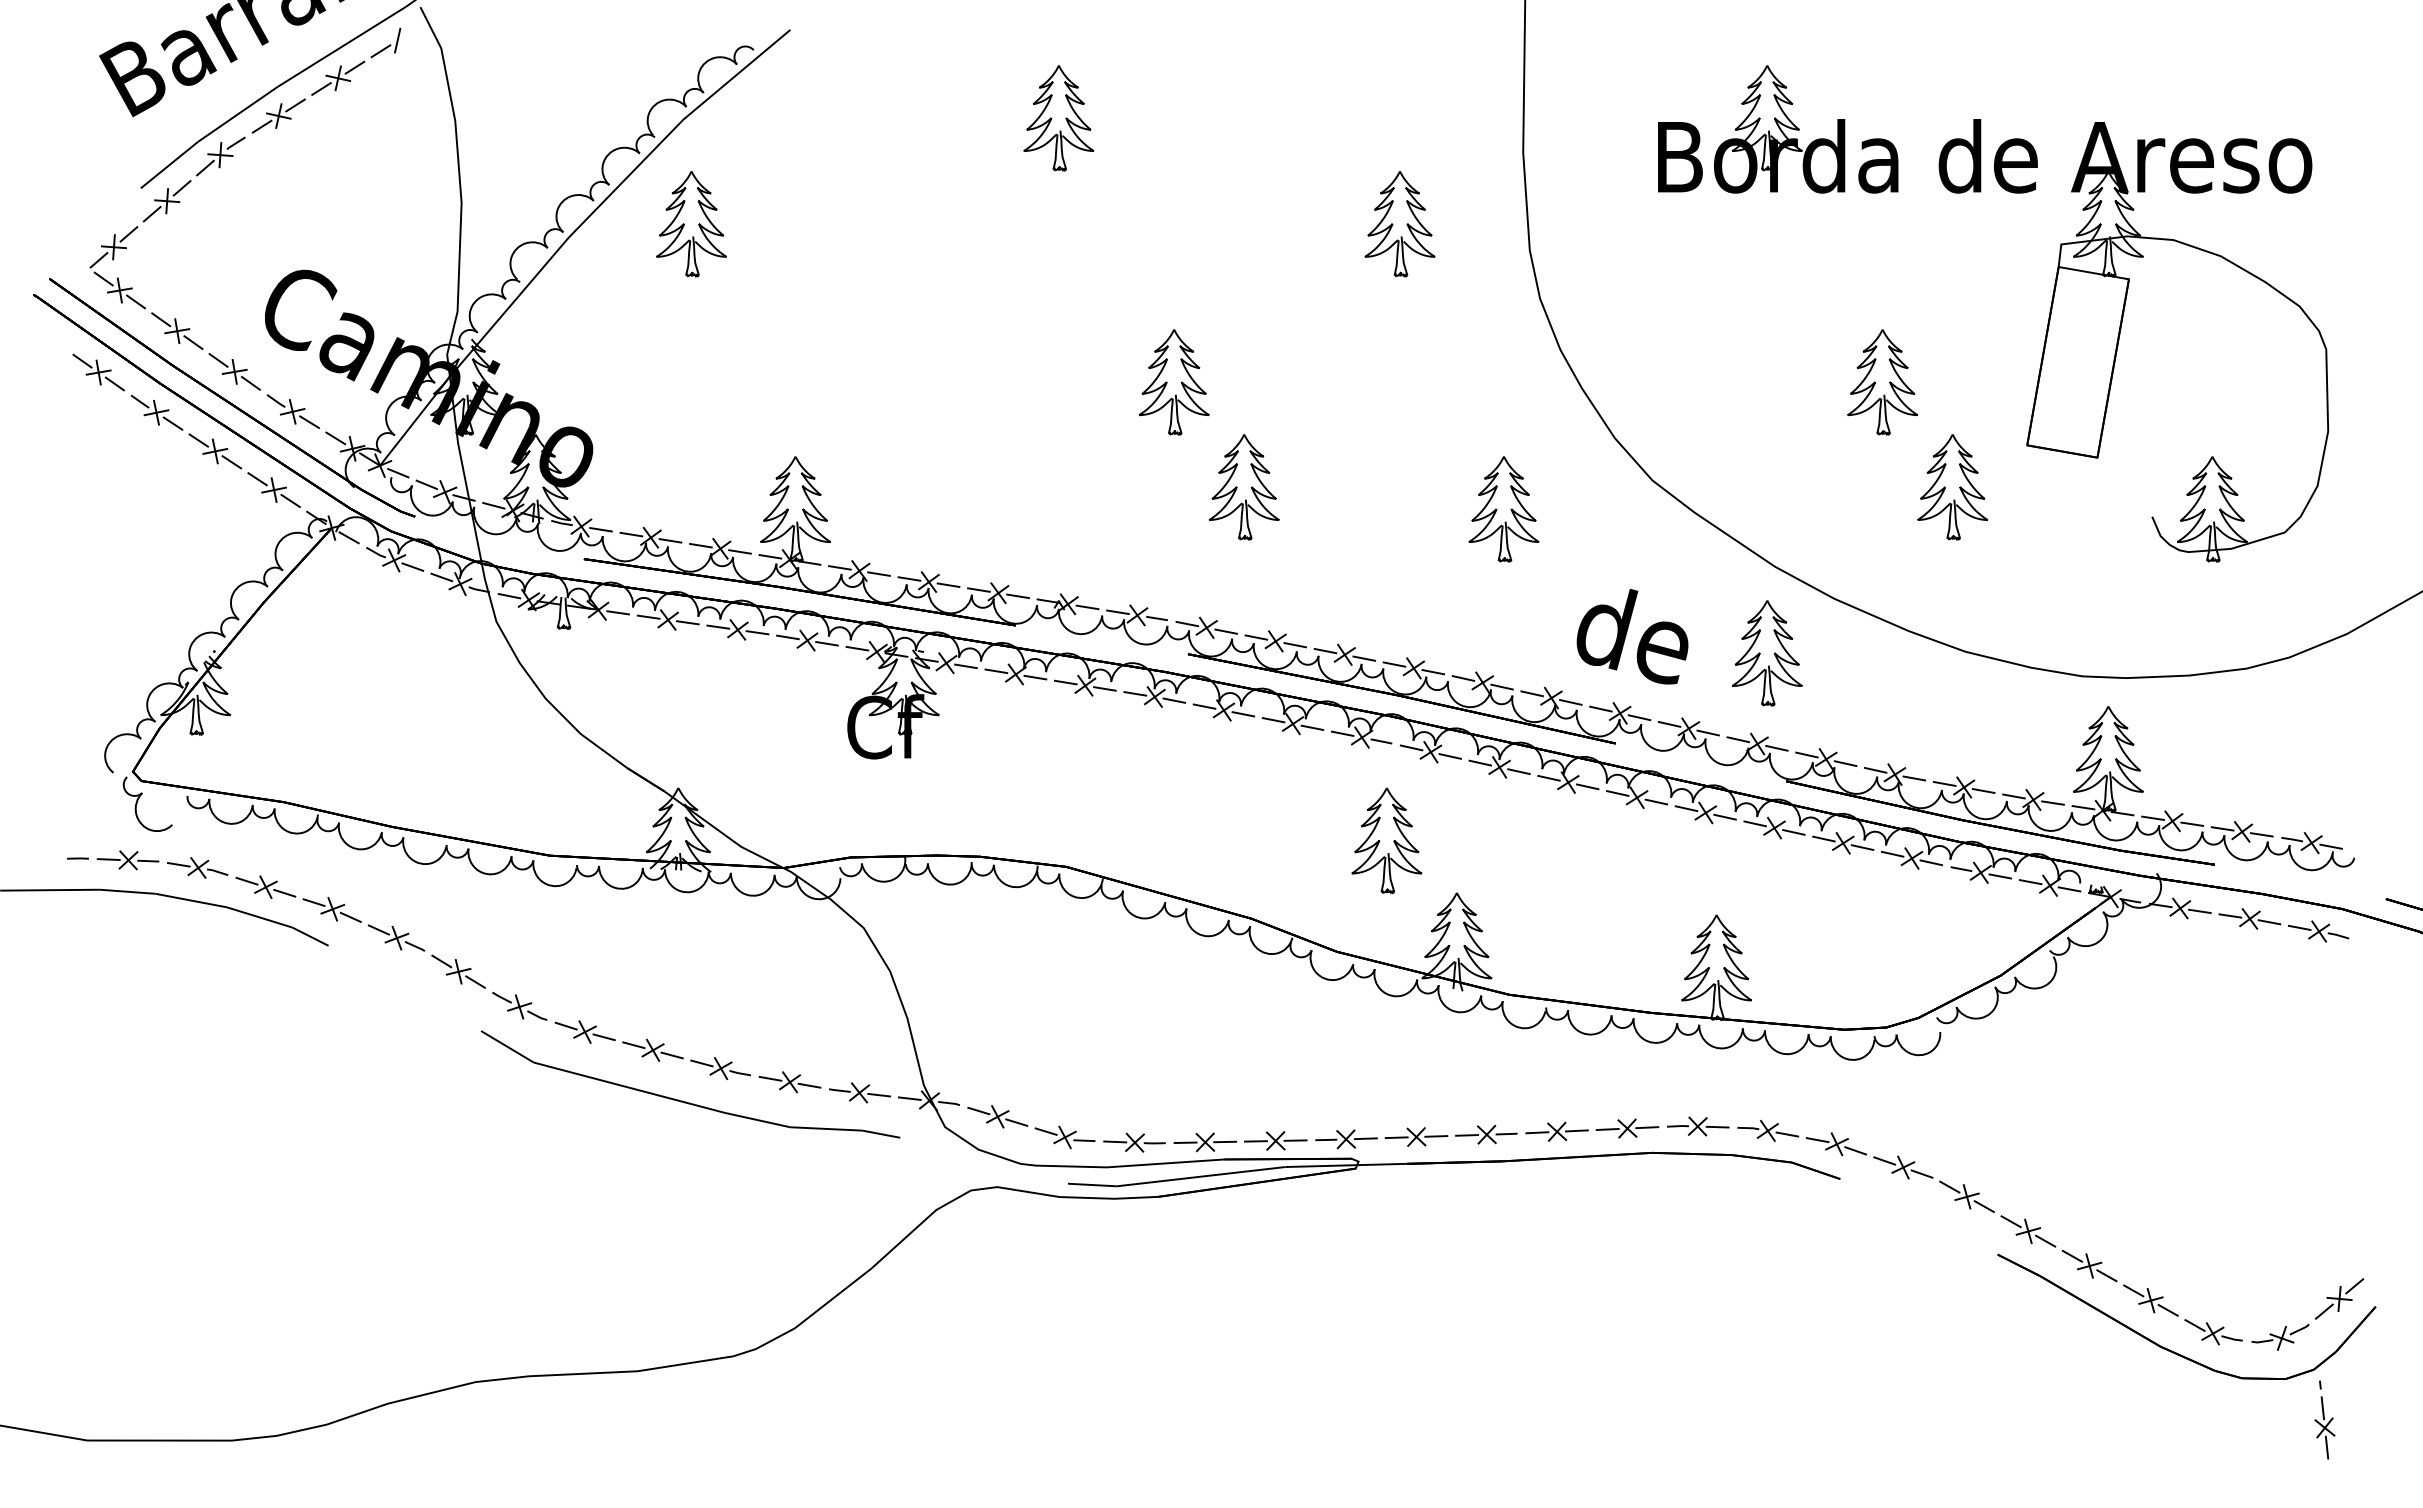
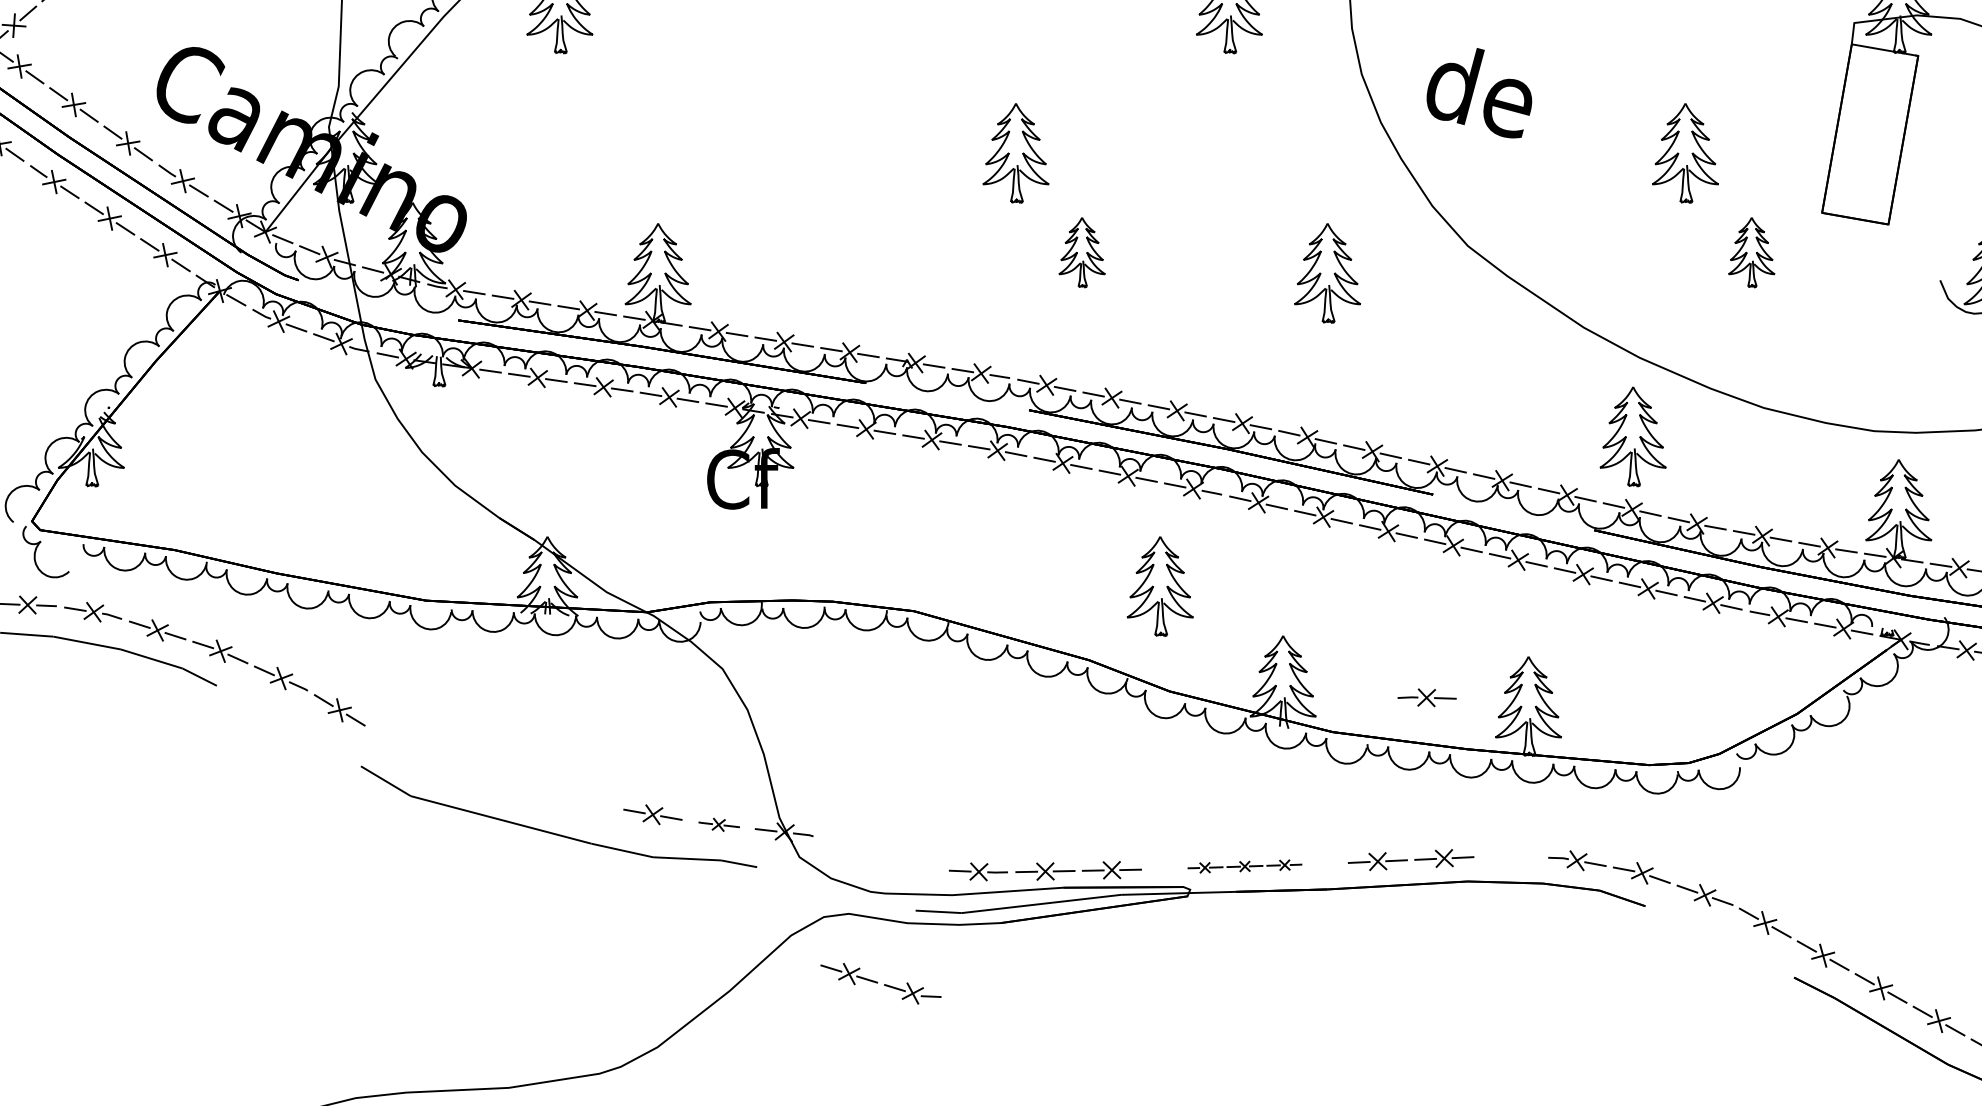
part: (1243, 487) -> (1081, 252), size x0.7
part: (1952, 487) -> (1751, 252), size x0.7
text: (1632, 636) -> (1479, 93), moved
part: (1767, 653) -> (1633, 436), moved
part: (1386, 840) -> (1159, 586), moved
part: (622, 1041) -> (494, 776), removed
part: (859, 1092) -> (718, 824), size x0.7
part: (1698, 1126) -> (1427, 697), moved
part: (1031, 1127) -> (881, 984), moved
part: (1416, 1136) -> (1244, 866), size x0.6

